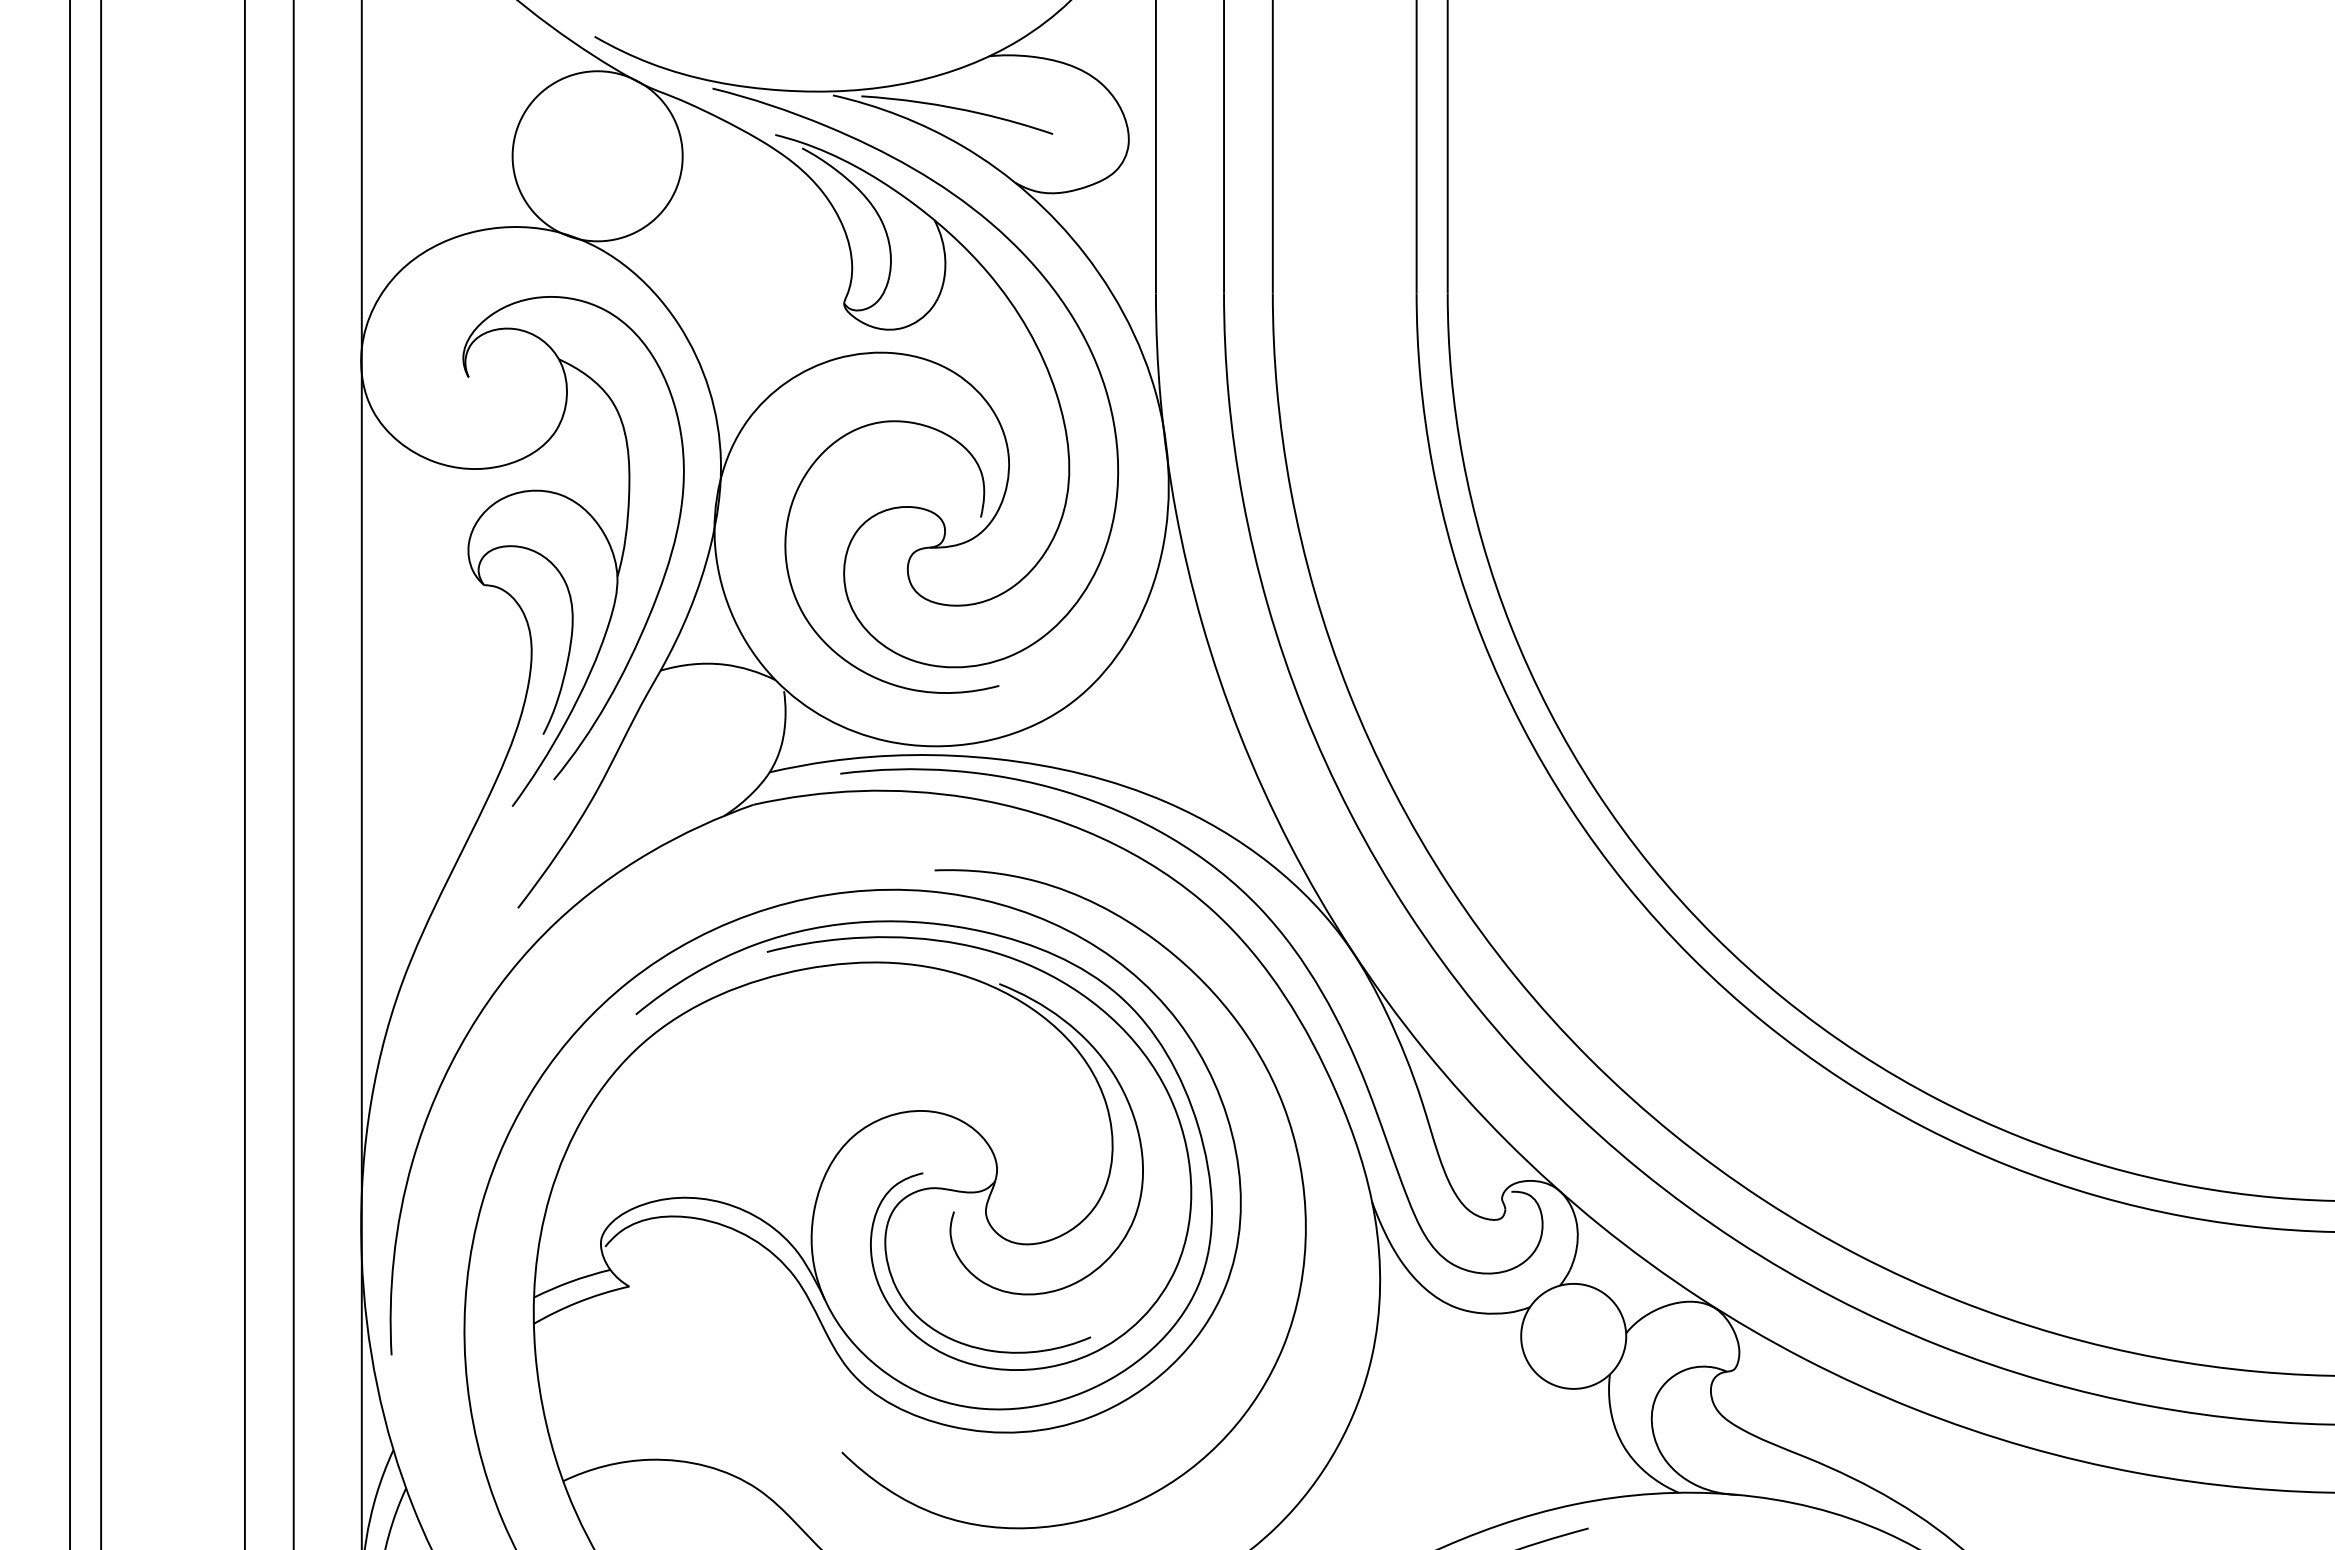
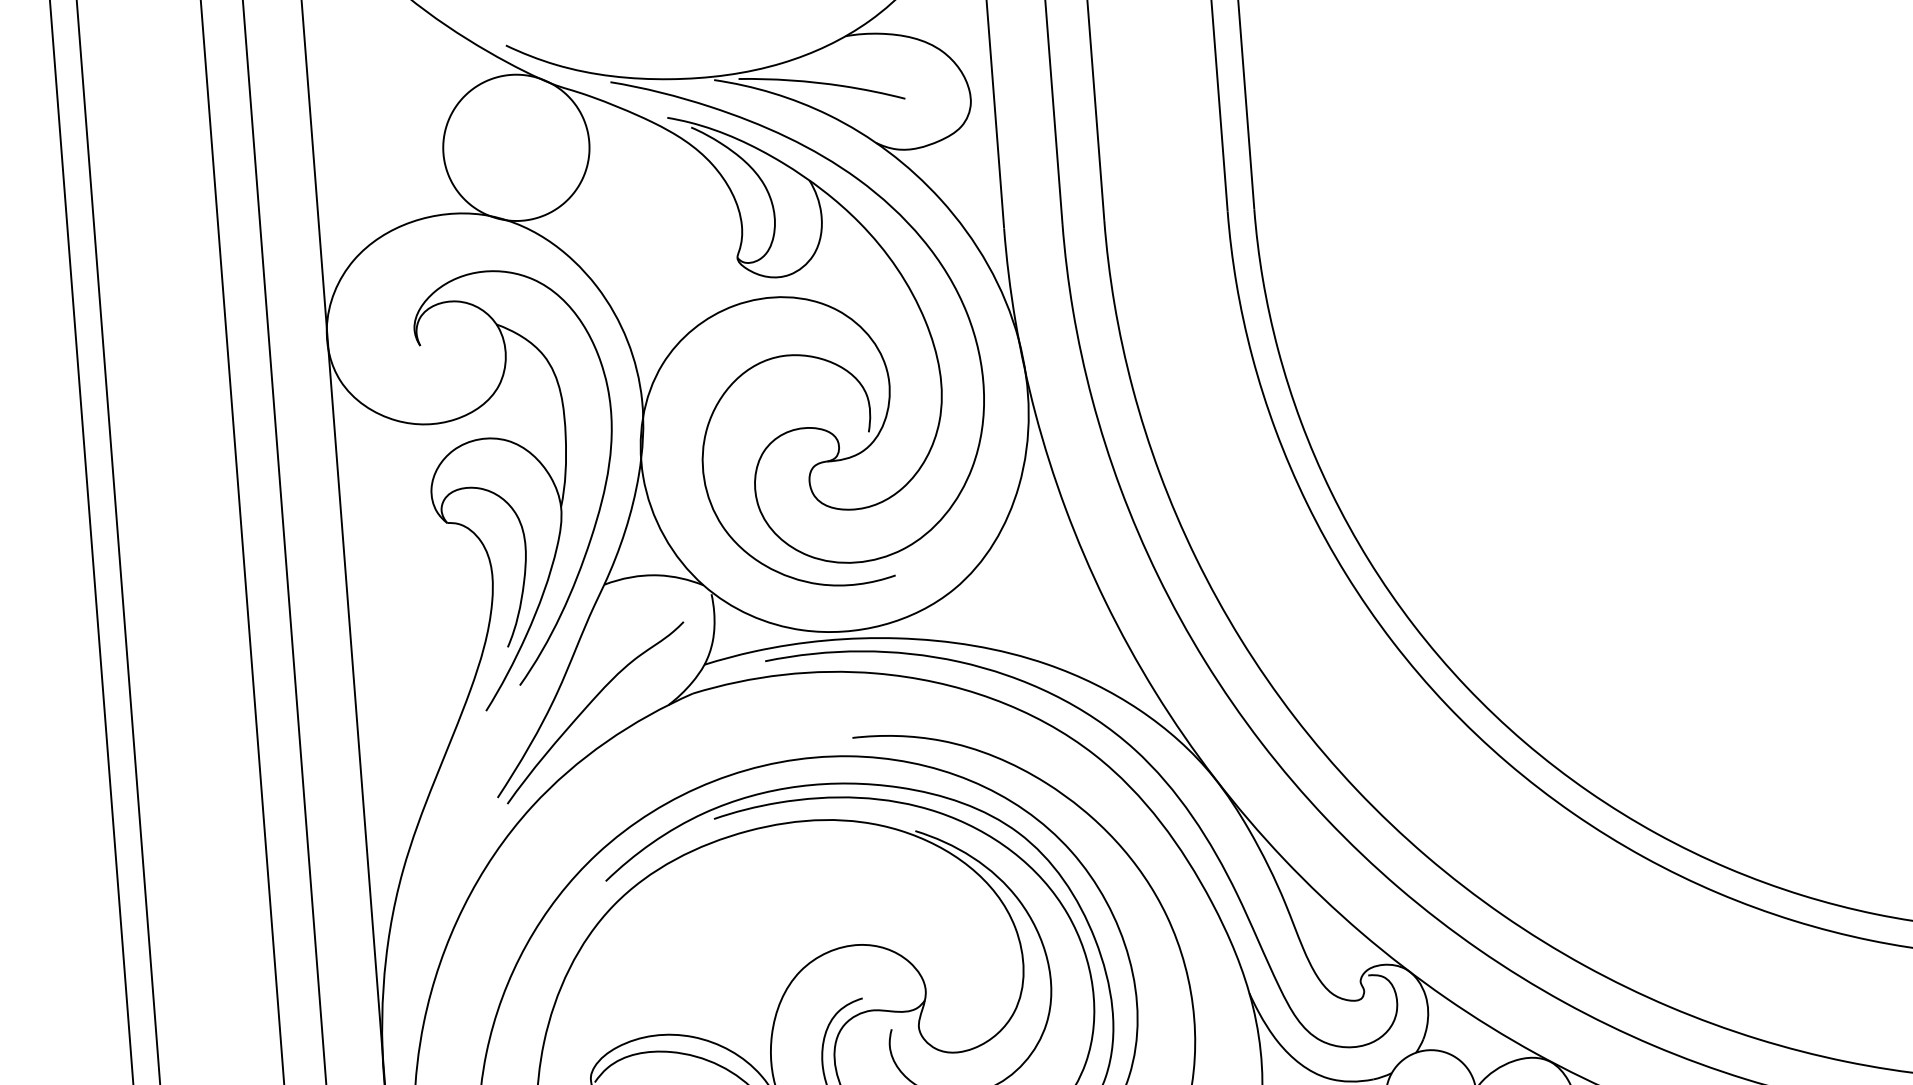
curve: (631, 810) -> (588, 706), added

